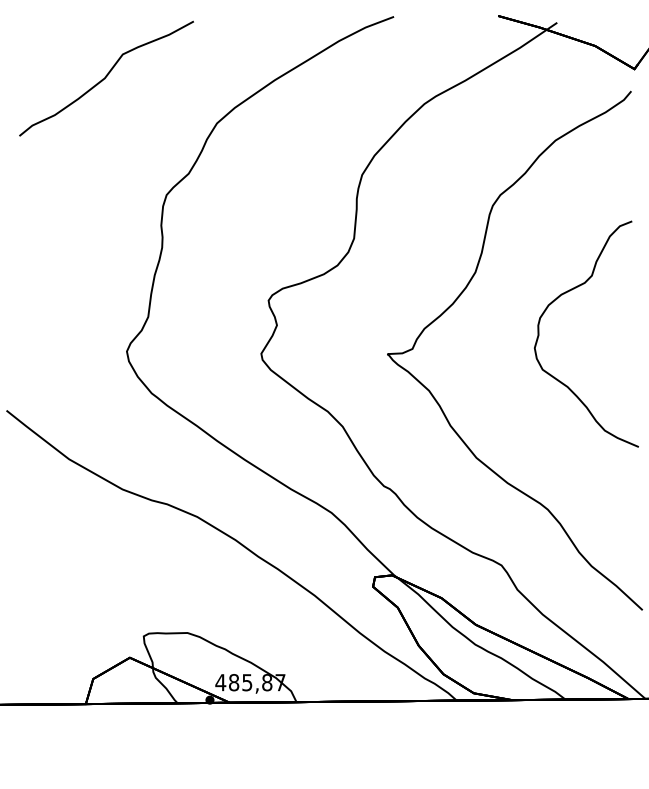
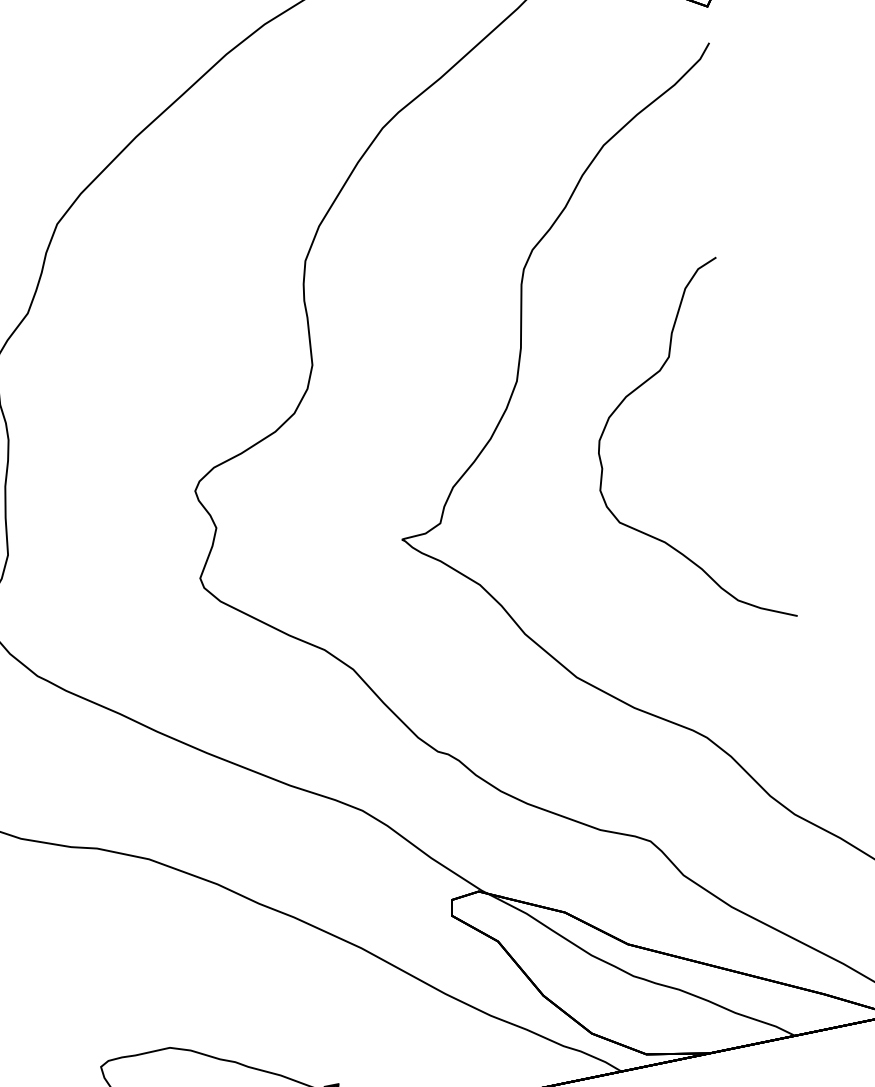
part: (557, 299) -> (621, 405), moved

